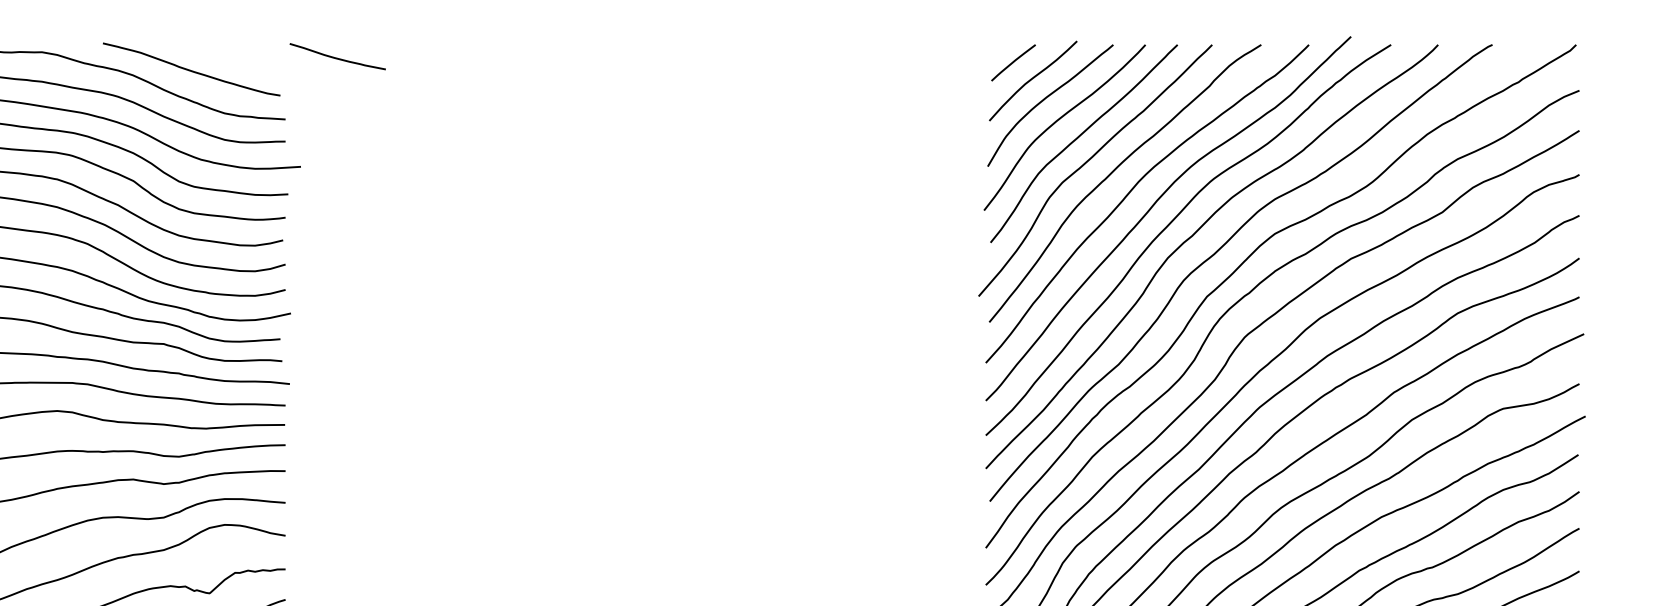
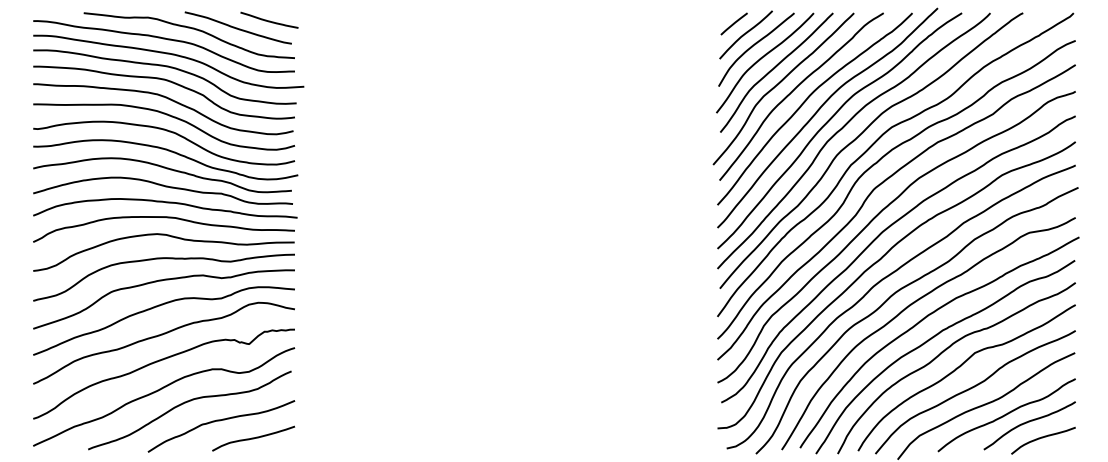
curve: (337, 57) -> (269, 20), moved

